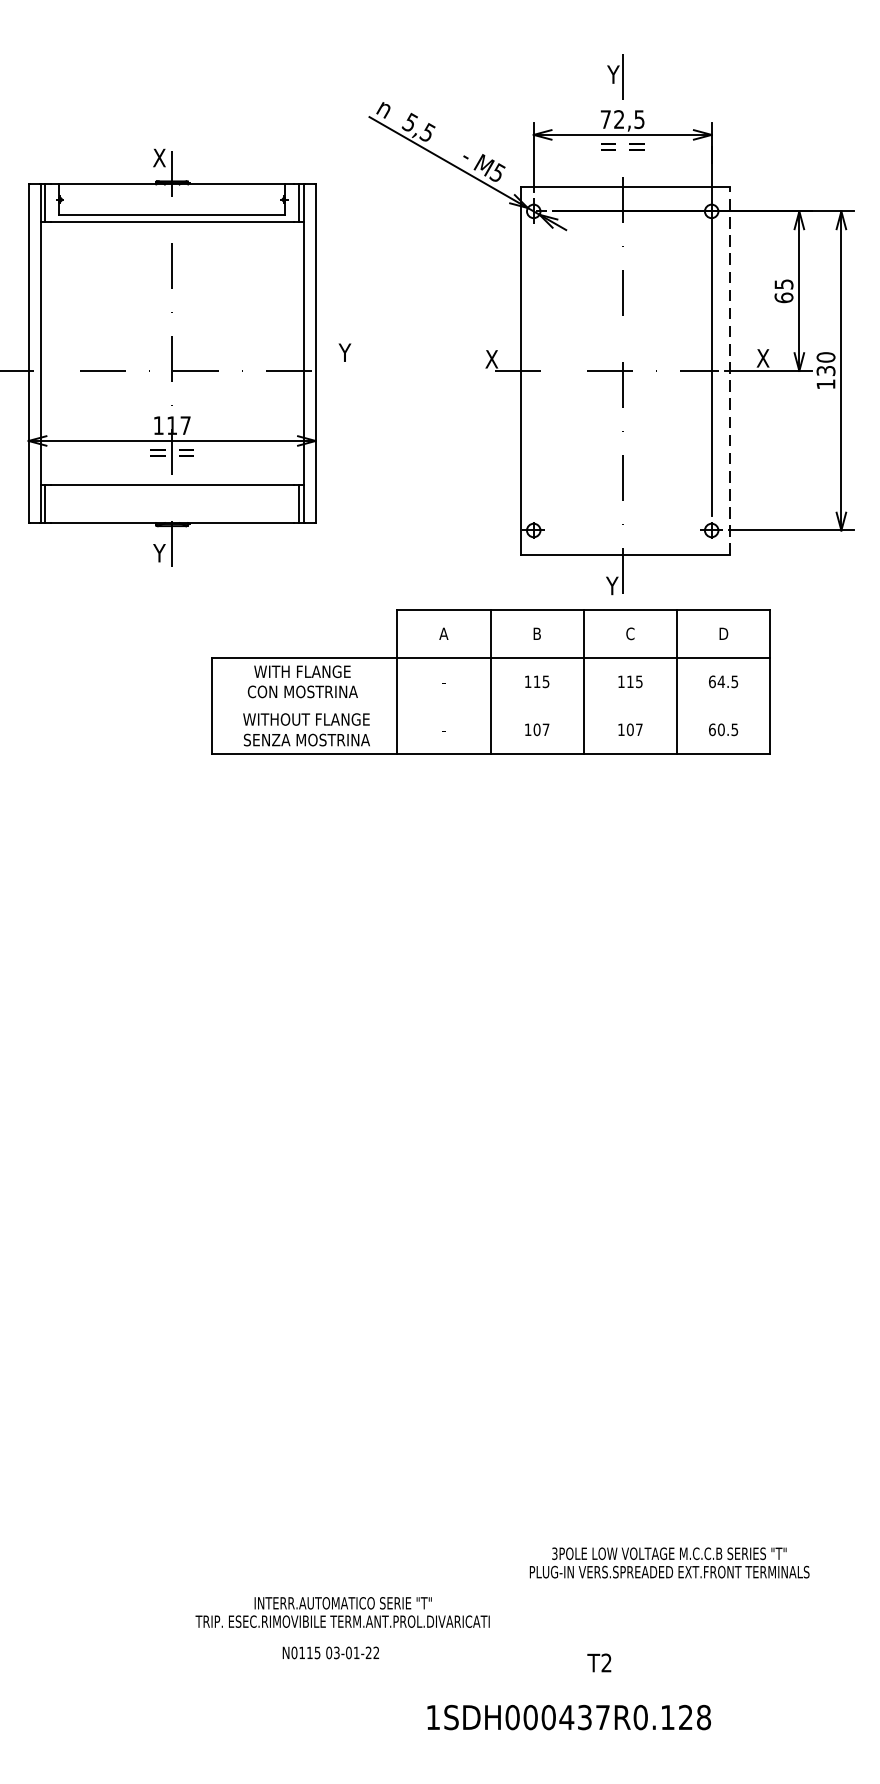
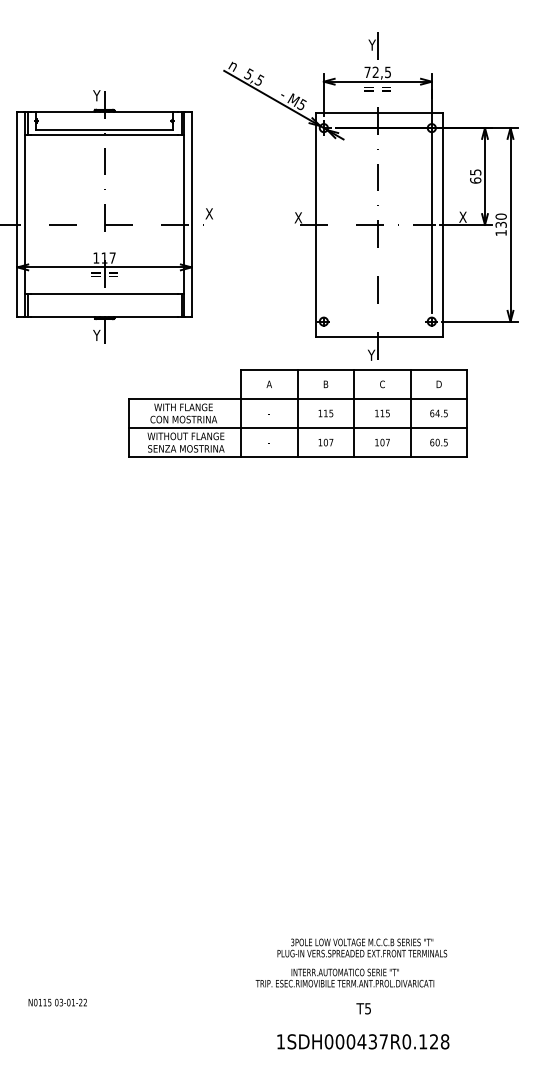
text: (158, 157) -> (96, 95), X -> Y
text: (345, 352) -> (209, 213), Y -> X
line: (729, 370) -> (442, 224), dashed -> solid
line: (490, 706) -> (297, 428), added
text: (669, 1562) -> (362, 947), moved
text: (341, 1611) -> (344, 977), moved
text: (330, 1652) -> (57, 1002), moved
text: (605, 1662) -> (367, 1008), T2 -> T5
text: (569, 1717) -> (363, 1041), moved

